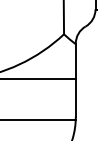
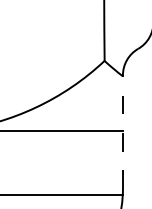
line: (75, 80) -> (122, 132), solid -> dashed

